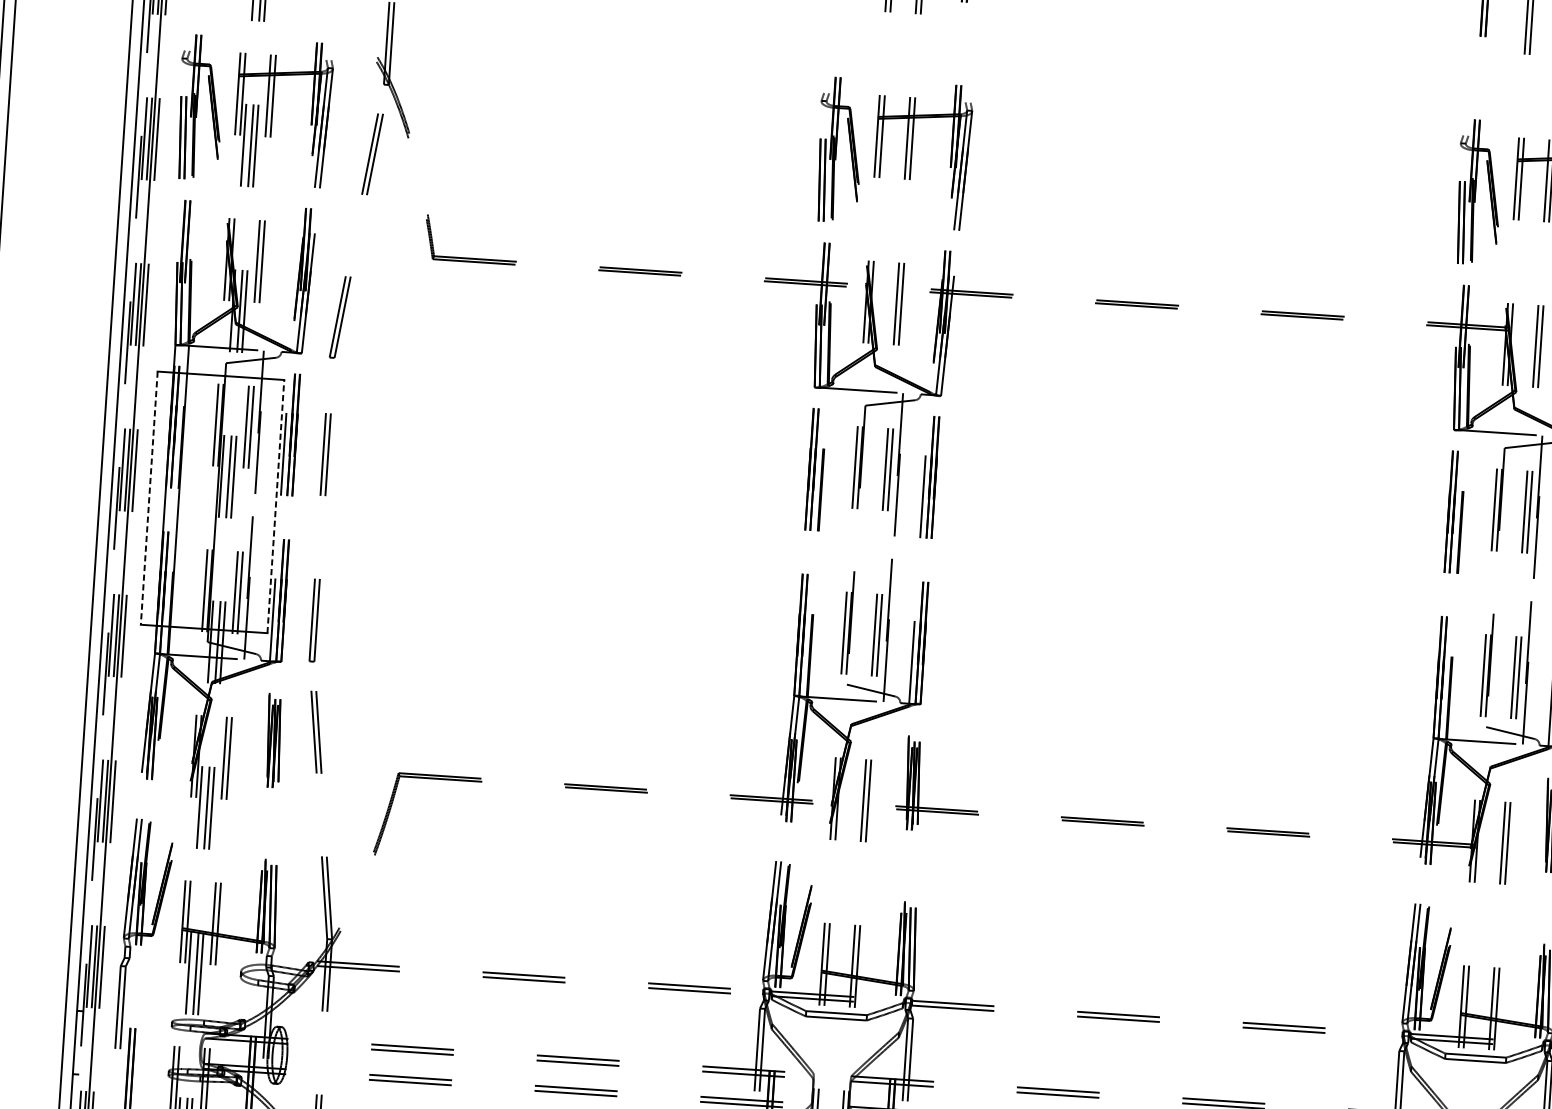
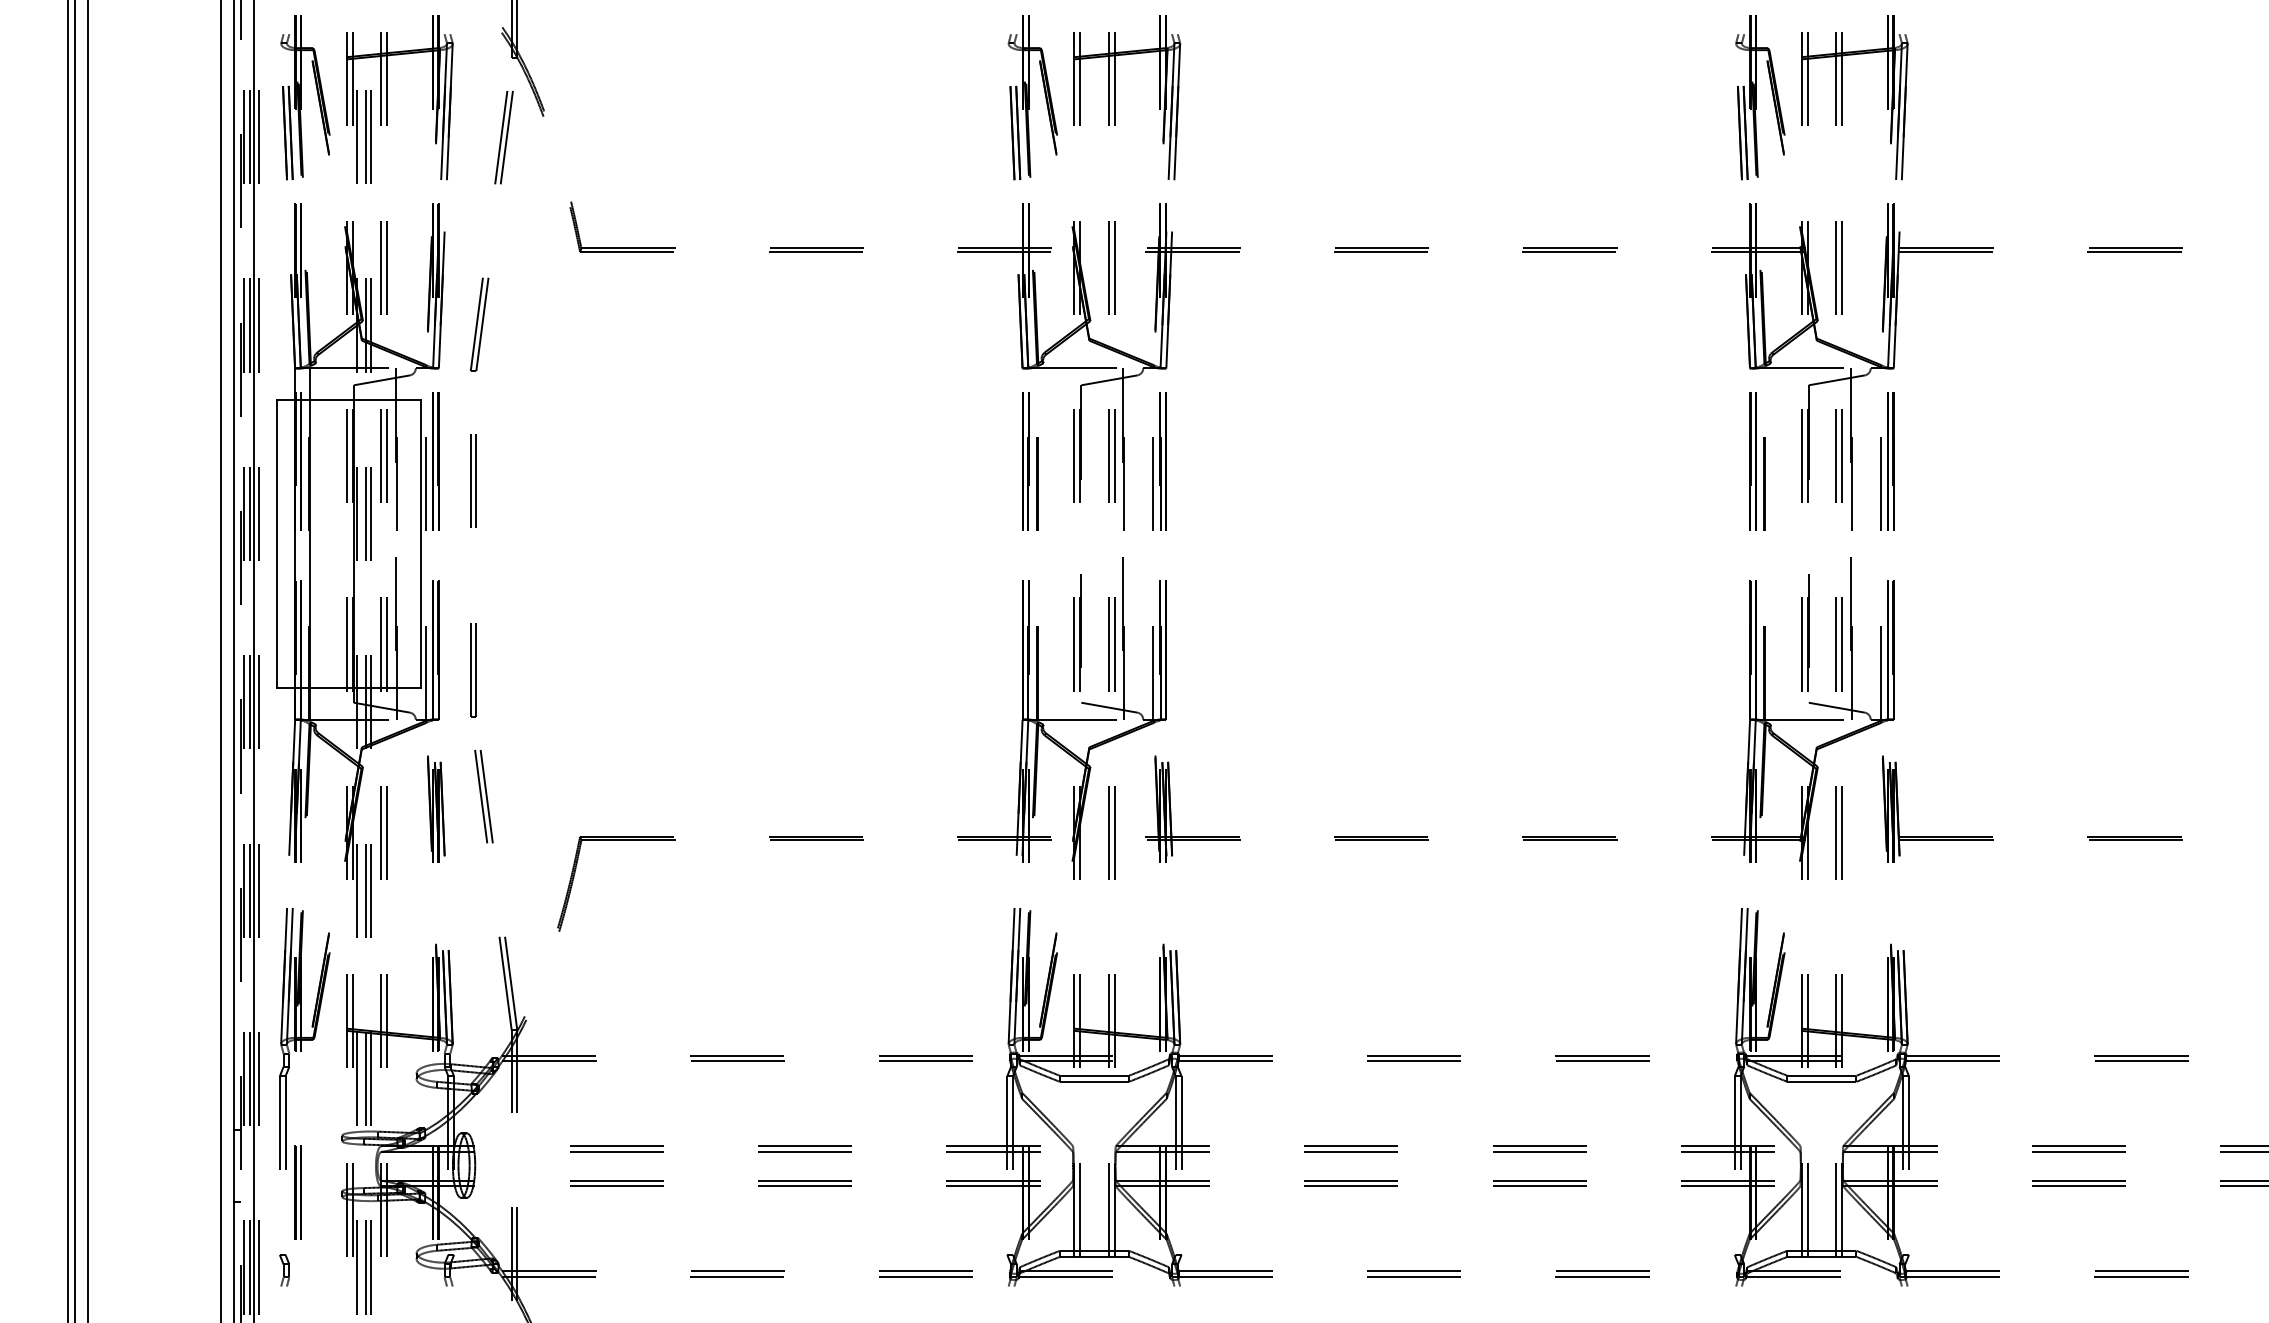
line: (148, 498) -> (276, 544), dashed -> solid
line: (275, 506) -> (420, 543), dashed -> solid

